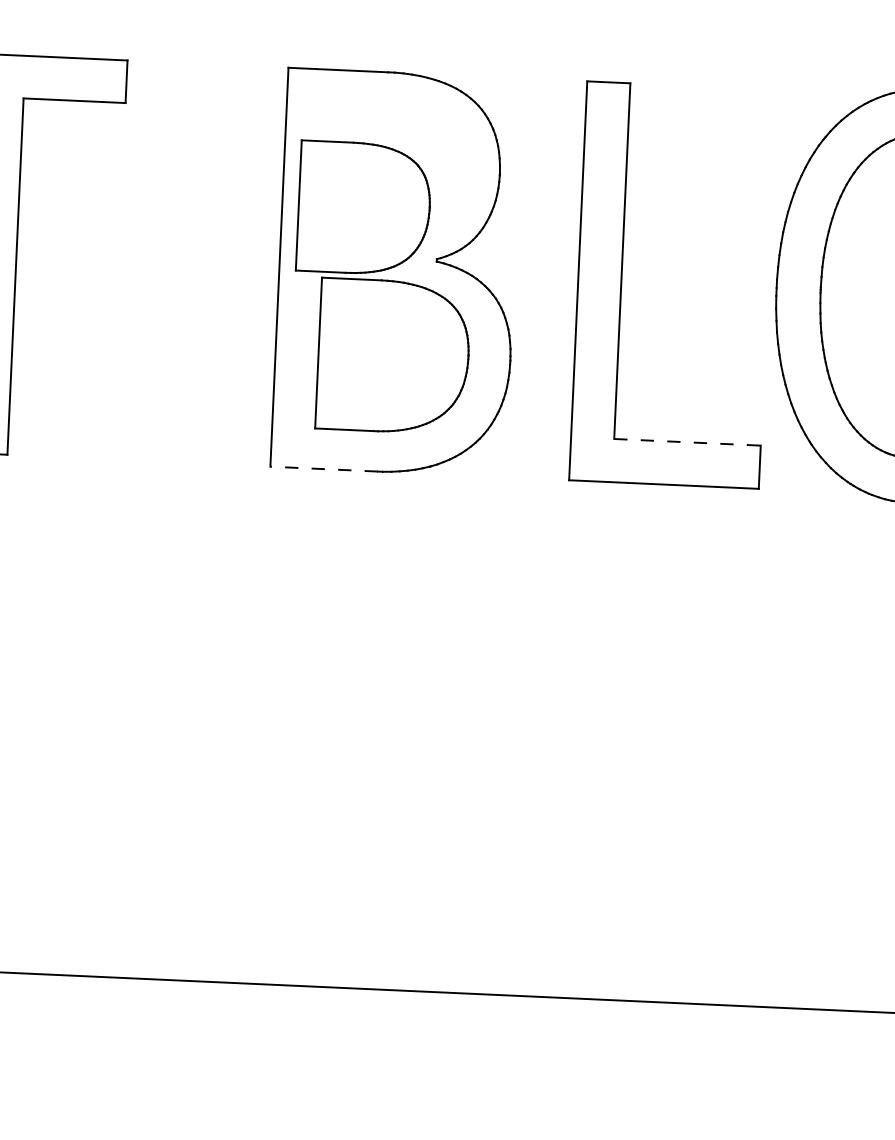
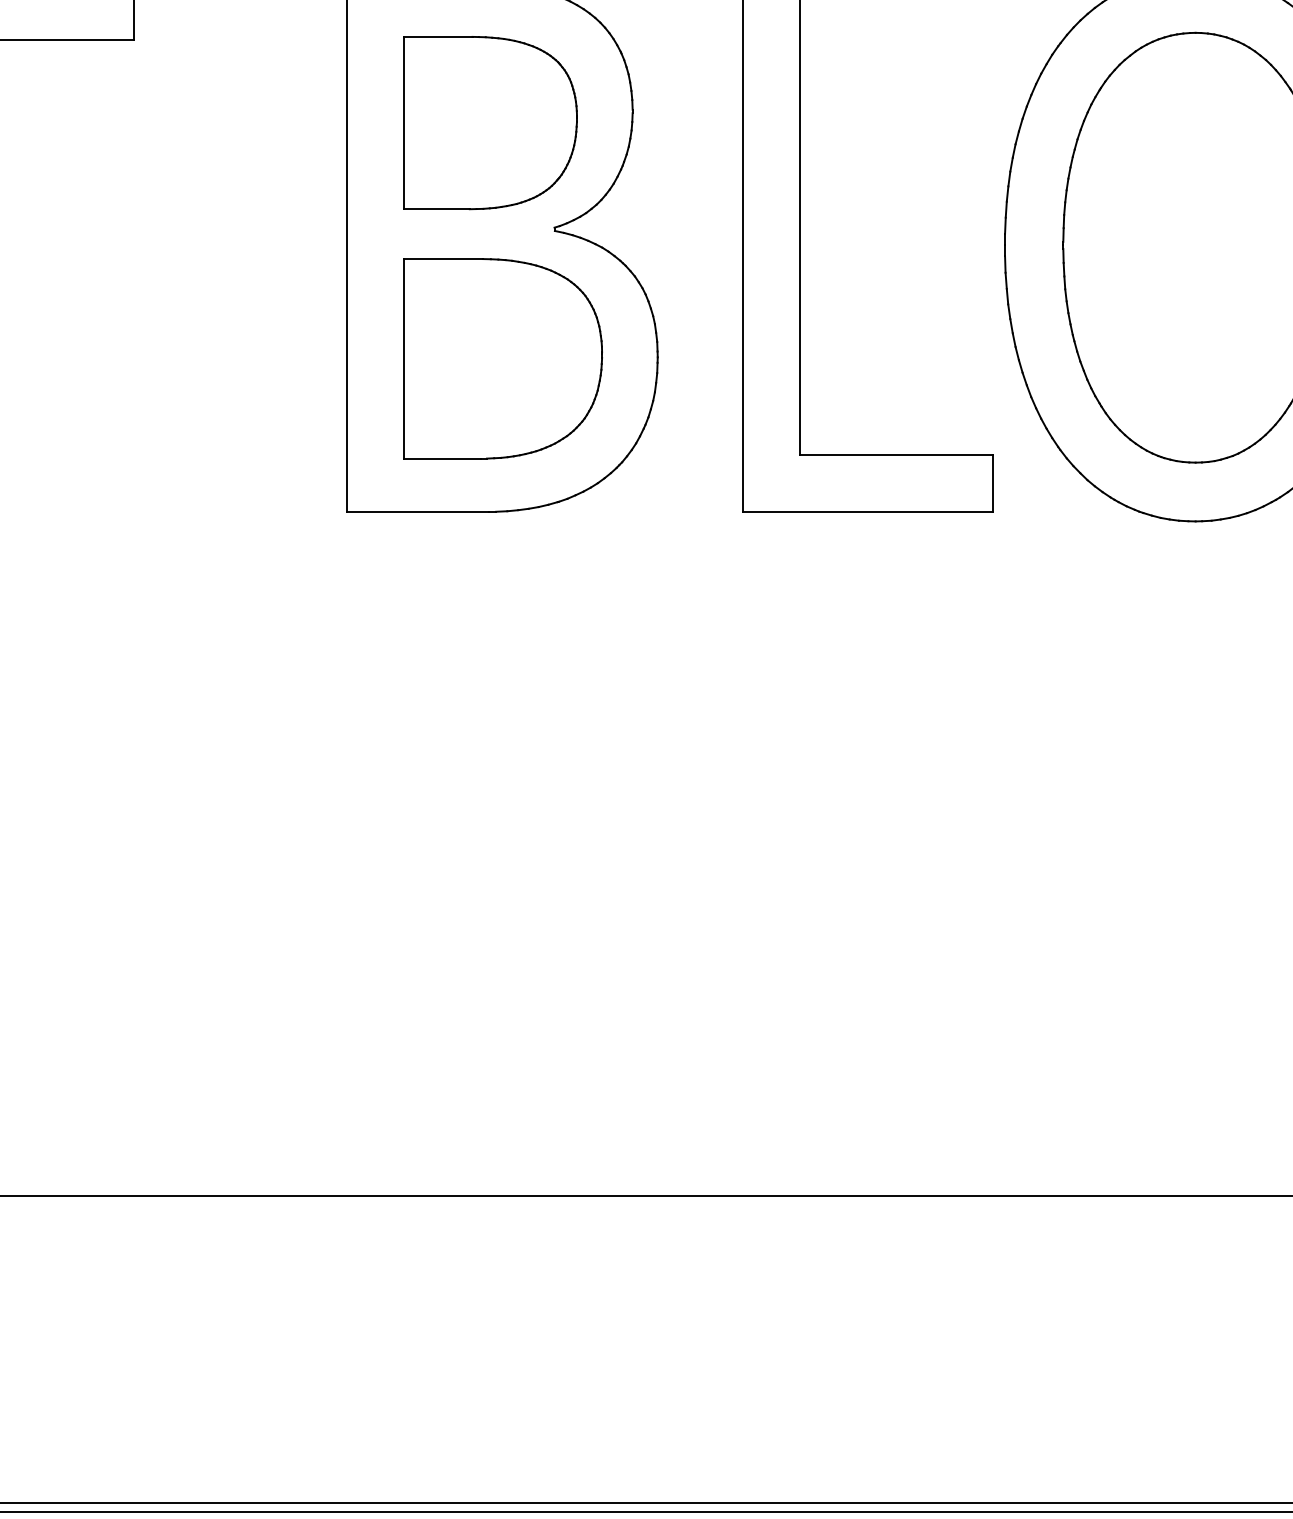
part: (364, 208) -> (490, 123), moved
line: (687, 442) -> (896, 454), dashed -> solid
line: (323, 468) -> (417, 511), dashed -> solid

